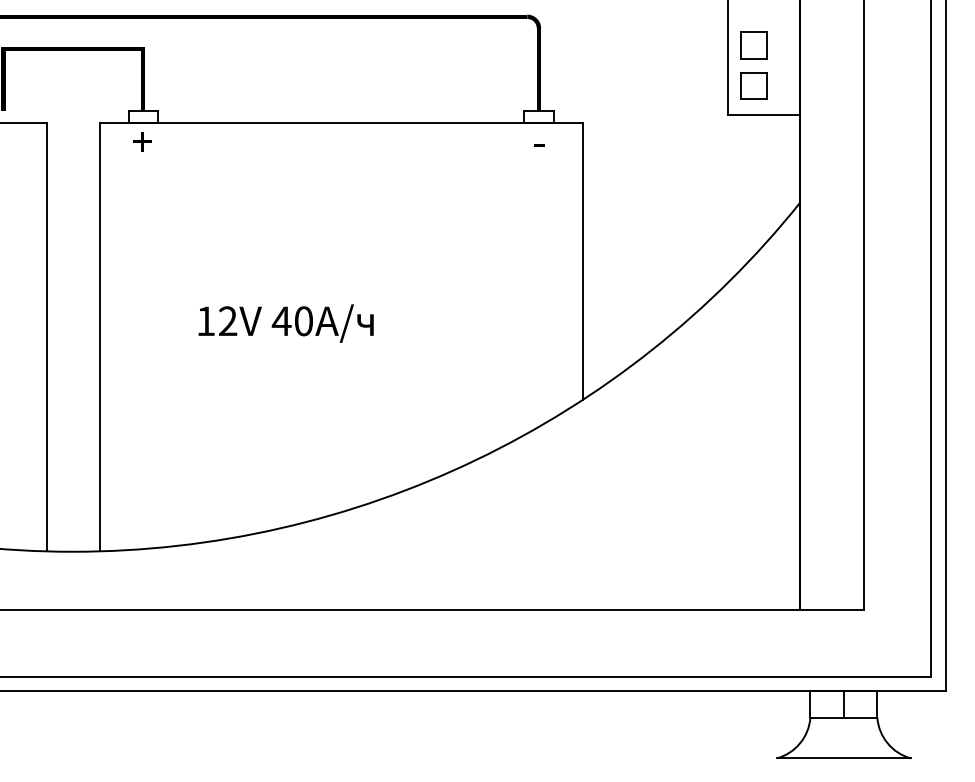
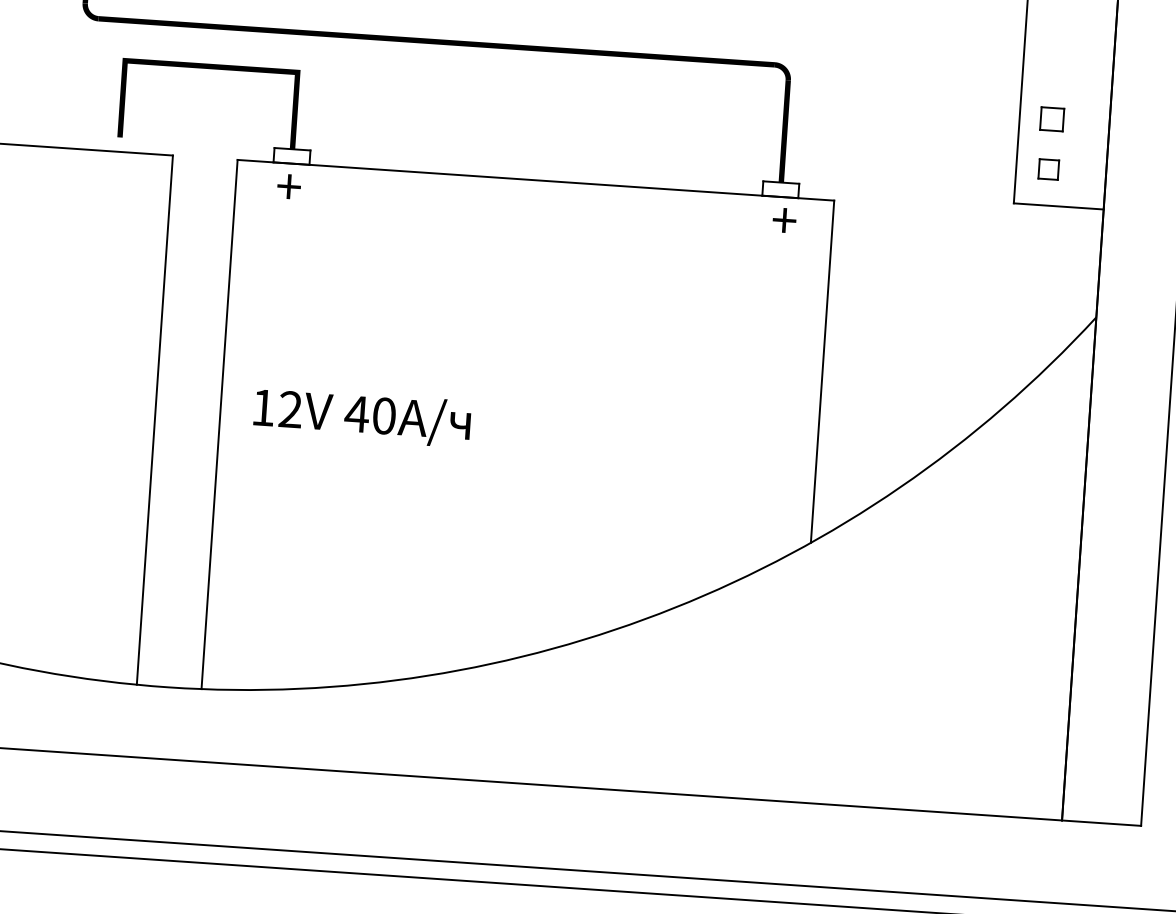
part: (753, 45) -> (1051, 119), size x0.7
part: (753, 85) -> (1048, 168), size x0.6
text: (543, 141) -> (784, 220), - -> +
text: (285, 323) -> (361, 417), moved

